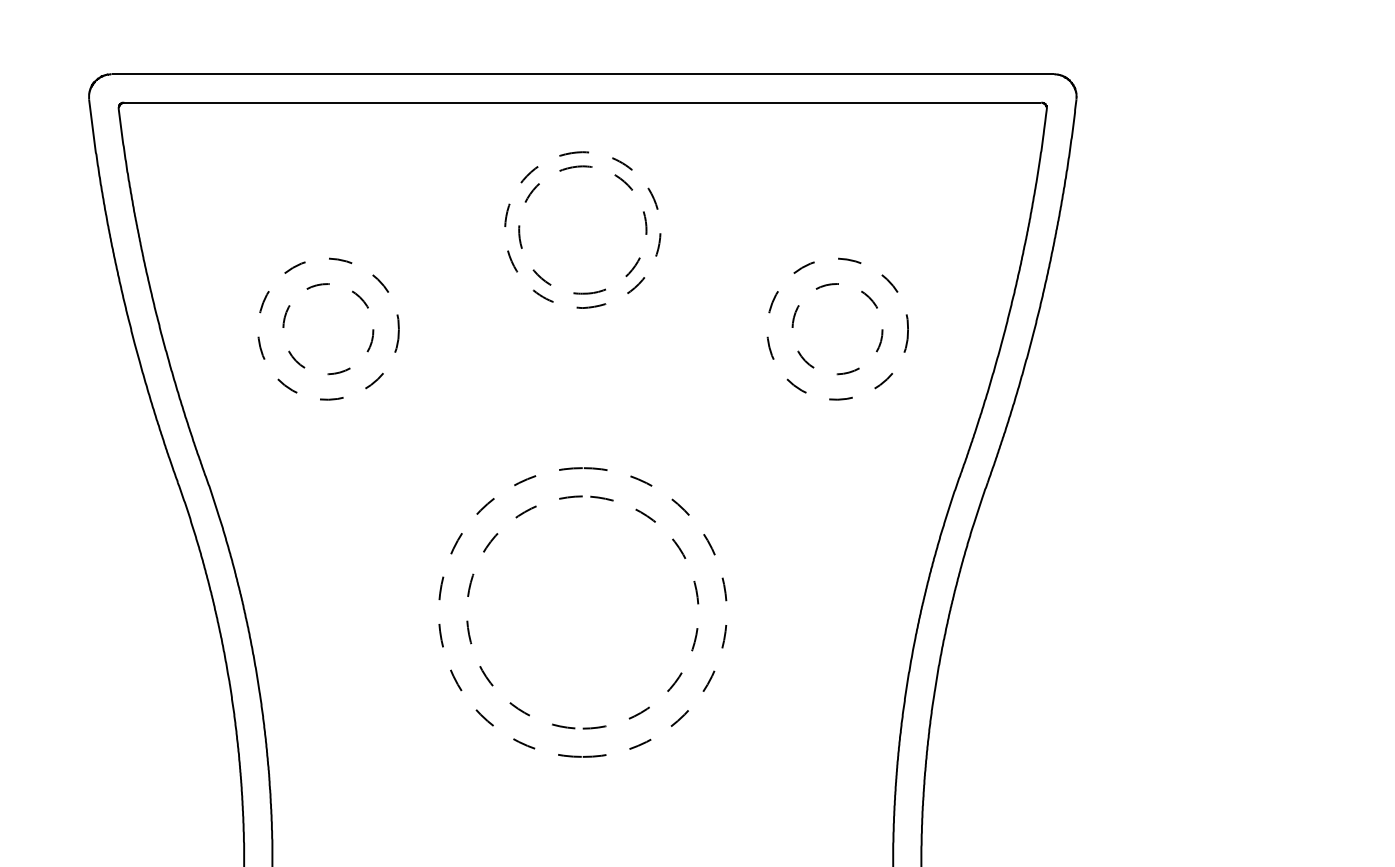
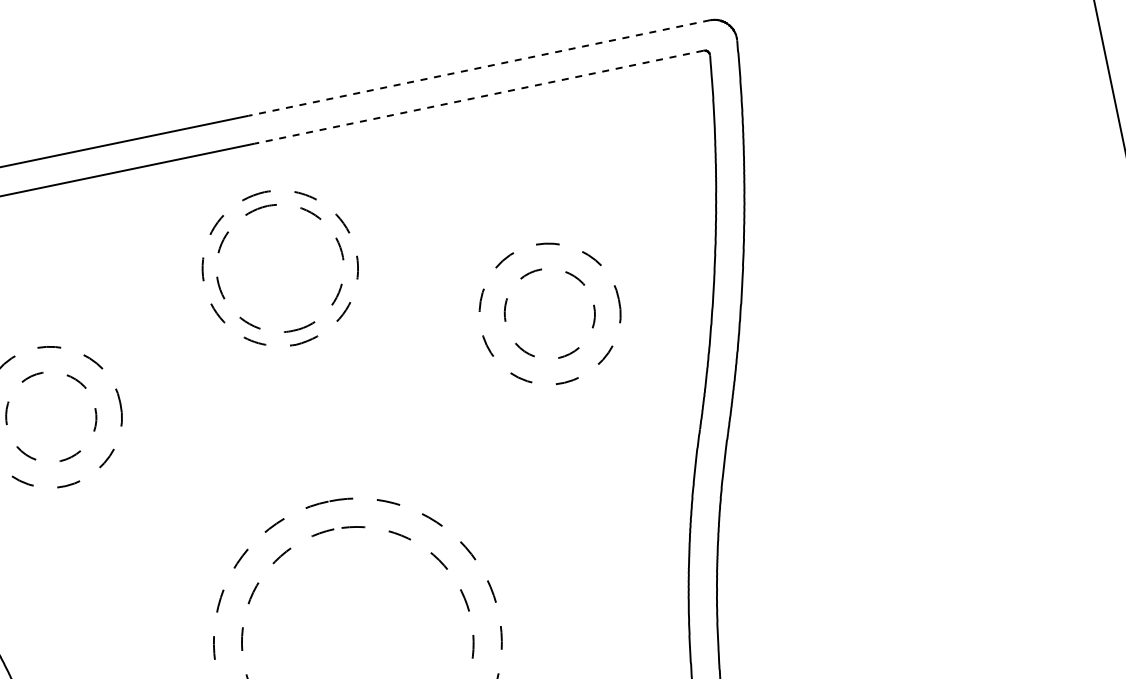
line: (818, 74) -> (479, 68), solid -> dashed
line: (811, 102) -> (478, 97), solid -> dashed

